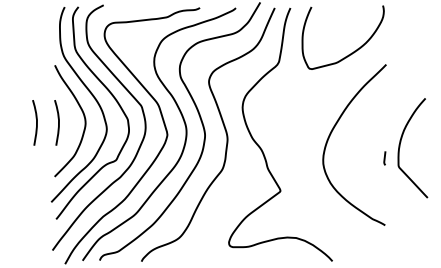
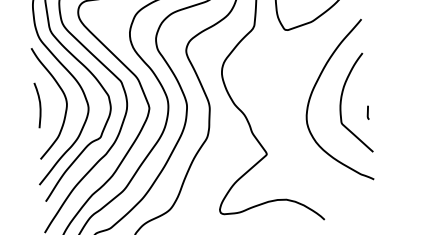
curve: (36, 122) -> (17, 106), removed
curve: (400, 147) -> (341, 104), moved

